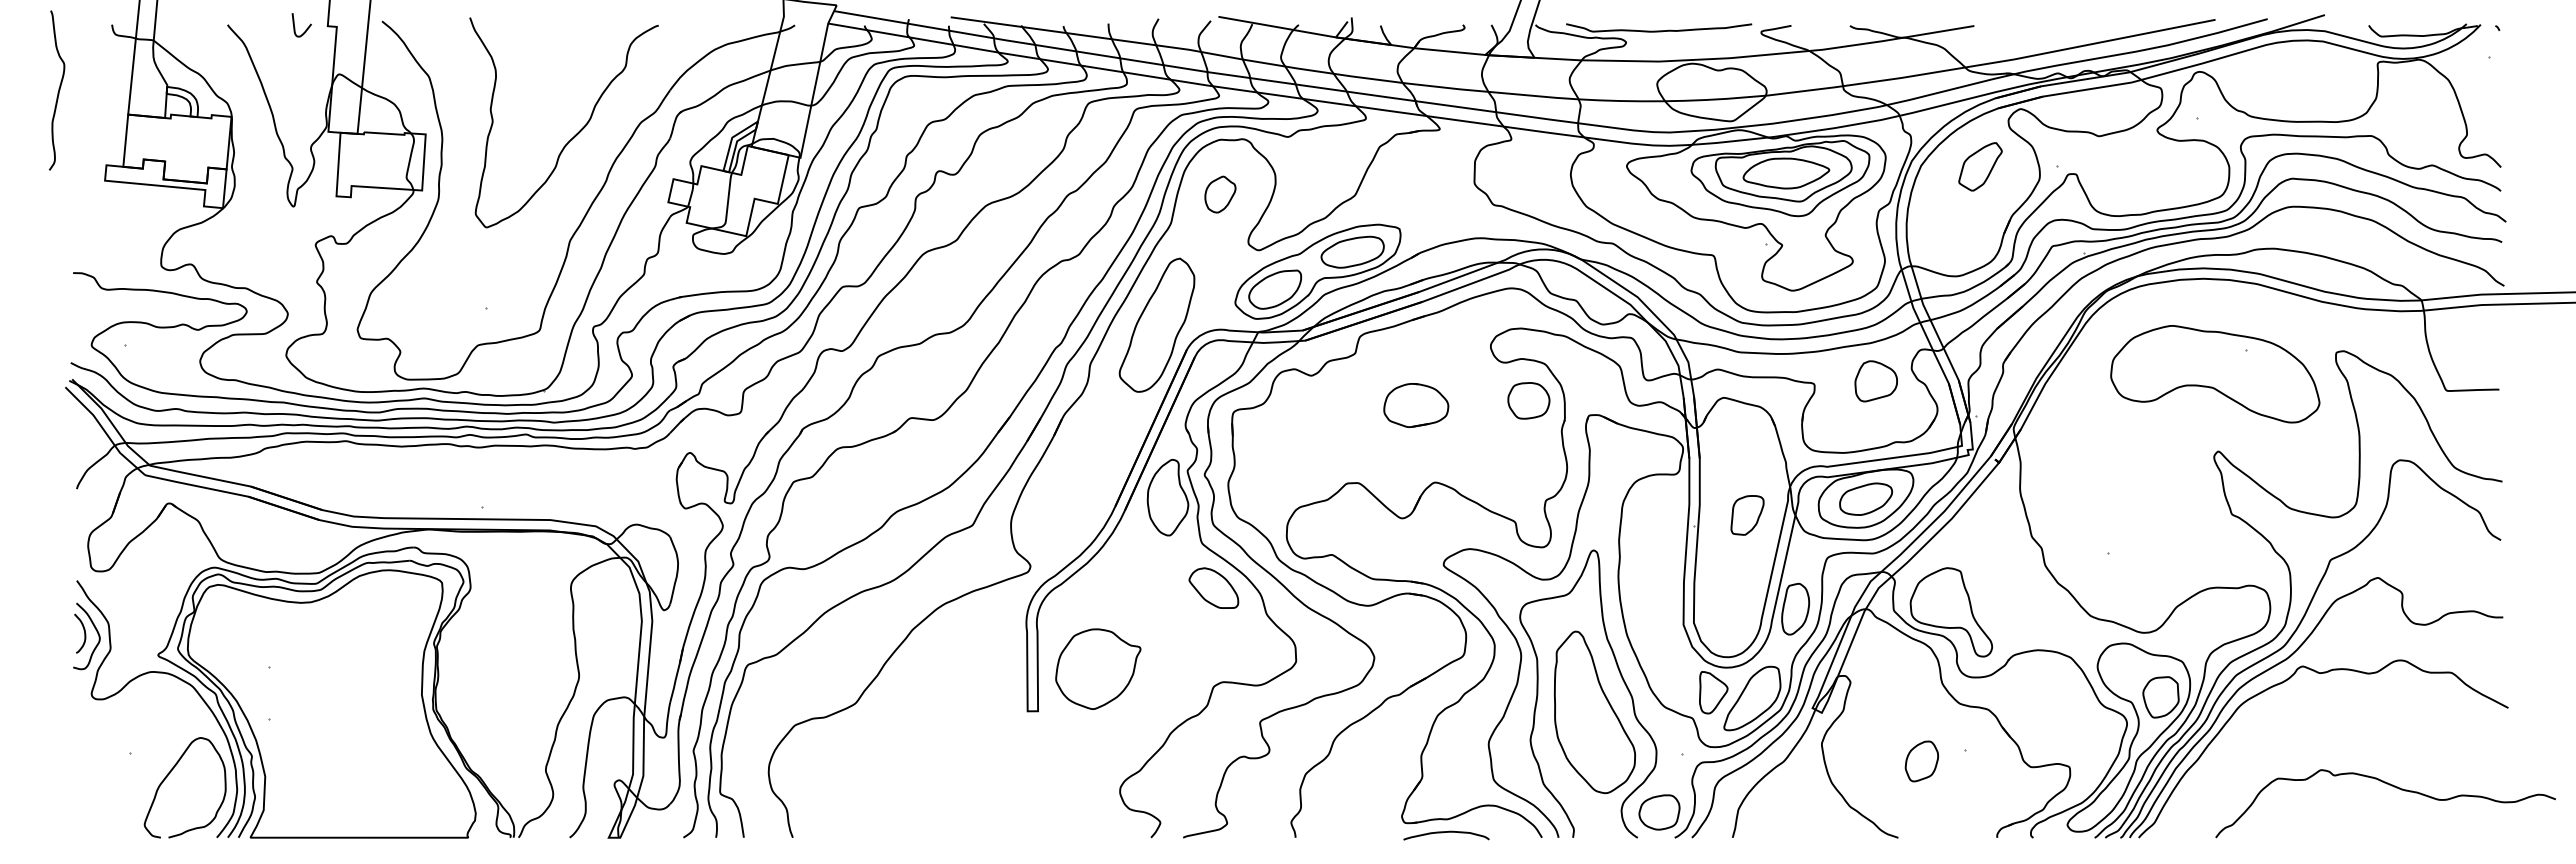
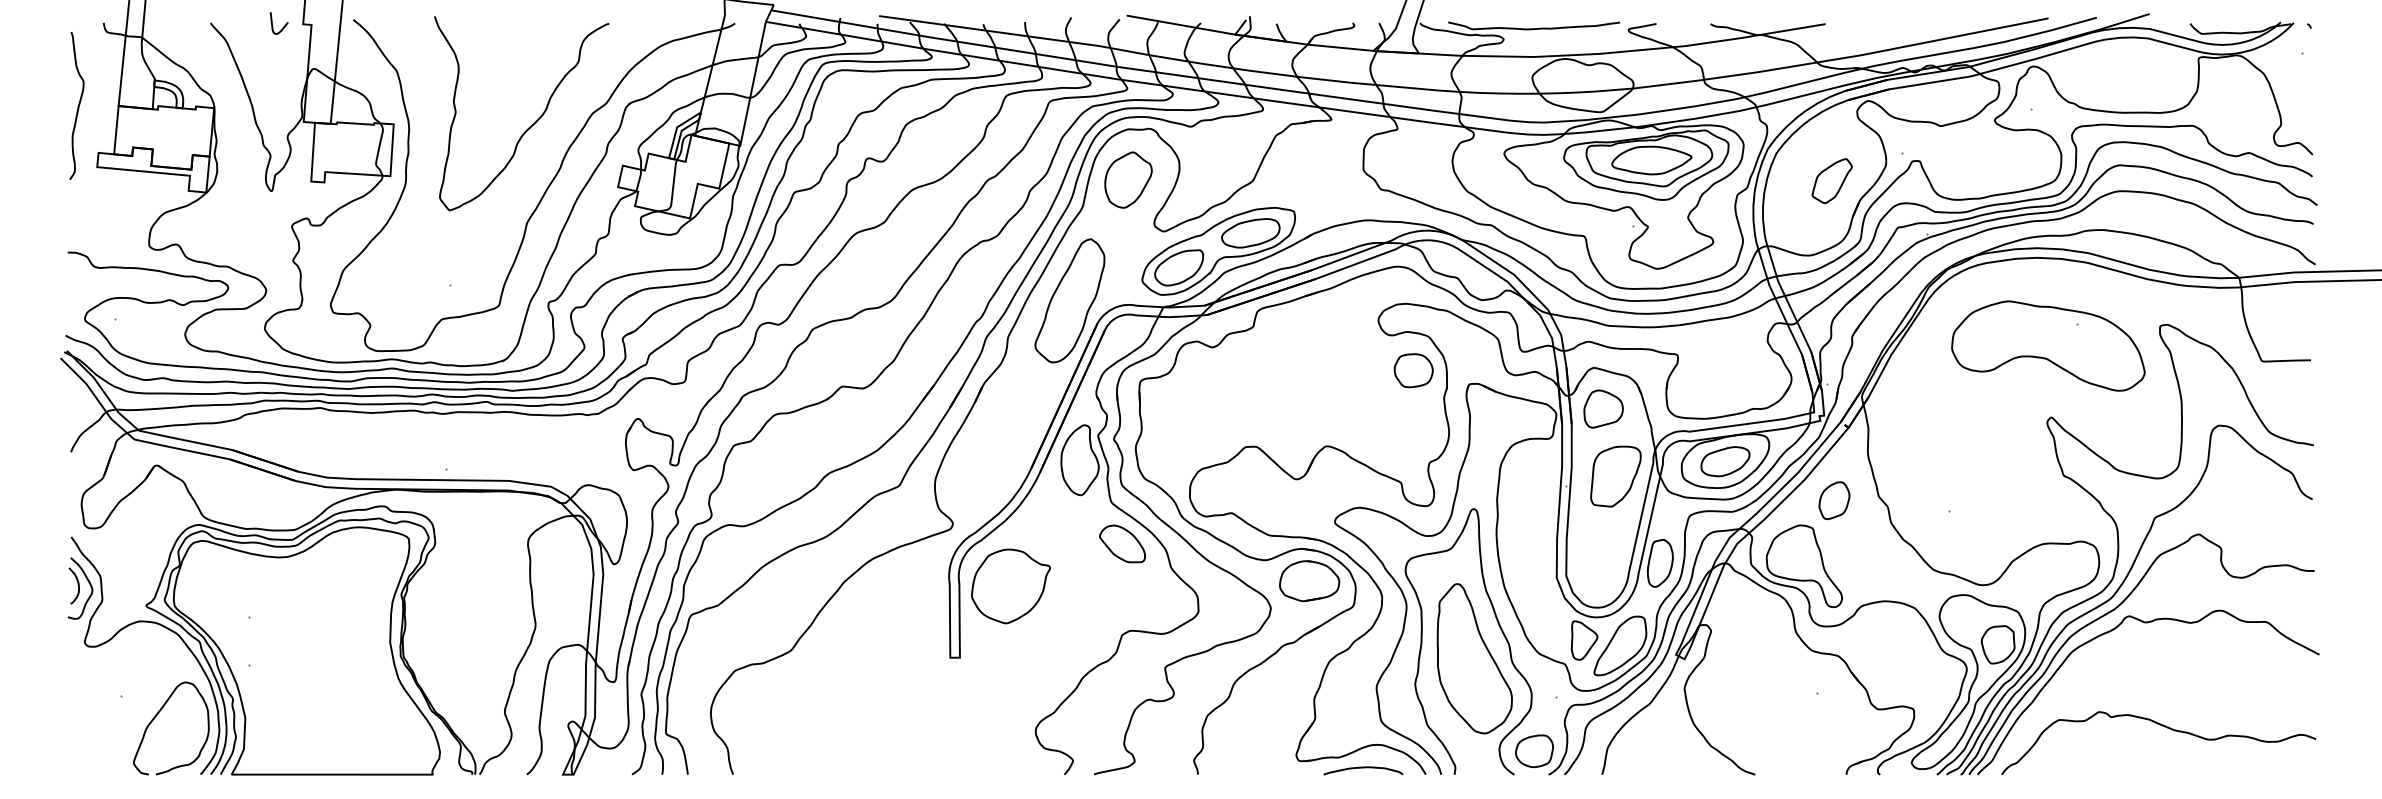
curve: (58, 90) -> (78, 105), moved
part: (1980, 166) -> (1832, 180), moved
part: (1220, 194) -> (1128, 179), size x1.67
part: (1875, 381) -> (1602, 409), moved
part: (1416, 405) -> (1309, 581), moved
part: (1747, 515) -> (1615, 476), size x1.67
part: (1098, 668) -> (1011, 585), moved
part: (1921, 761) -> (1834, 500), moved
curve: (2391, 786) -> (2164, 727), moved
curve: (1446, 832) -> (1363, 767), moved

